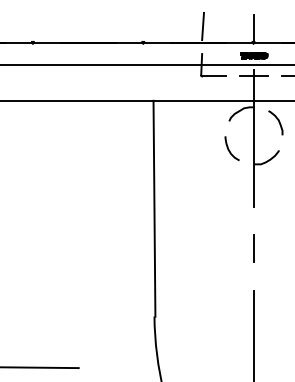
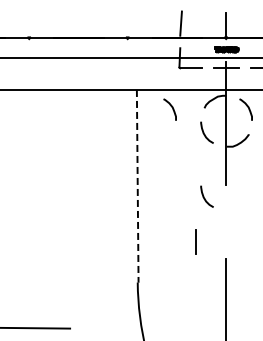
curve: (192, 120) -> (171, 107), added
line: (154, 208) -> (137, 186), solid -> dashed
curve: (229, 220) -> (204, 196), added
line: (252, 248) -> (195, 241), moved

